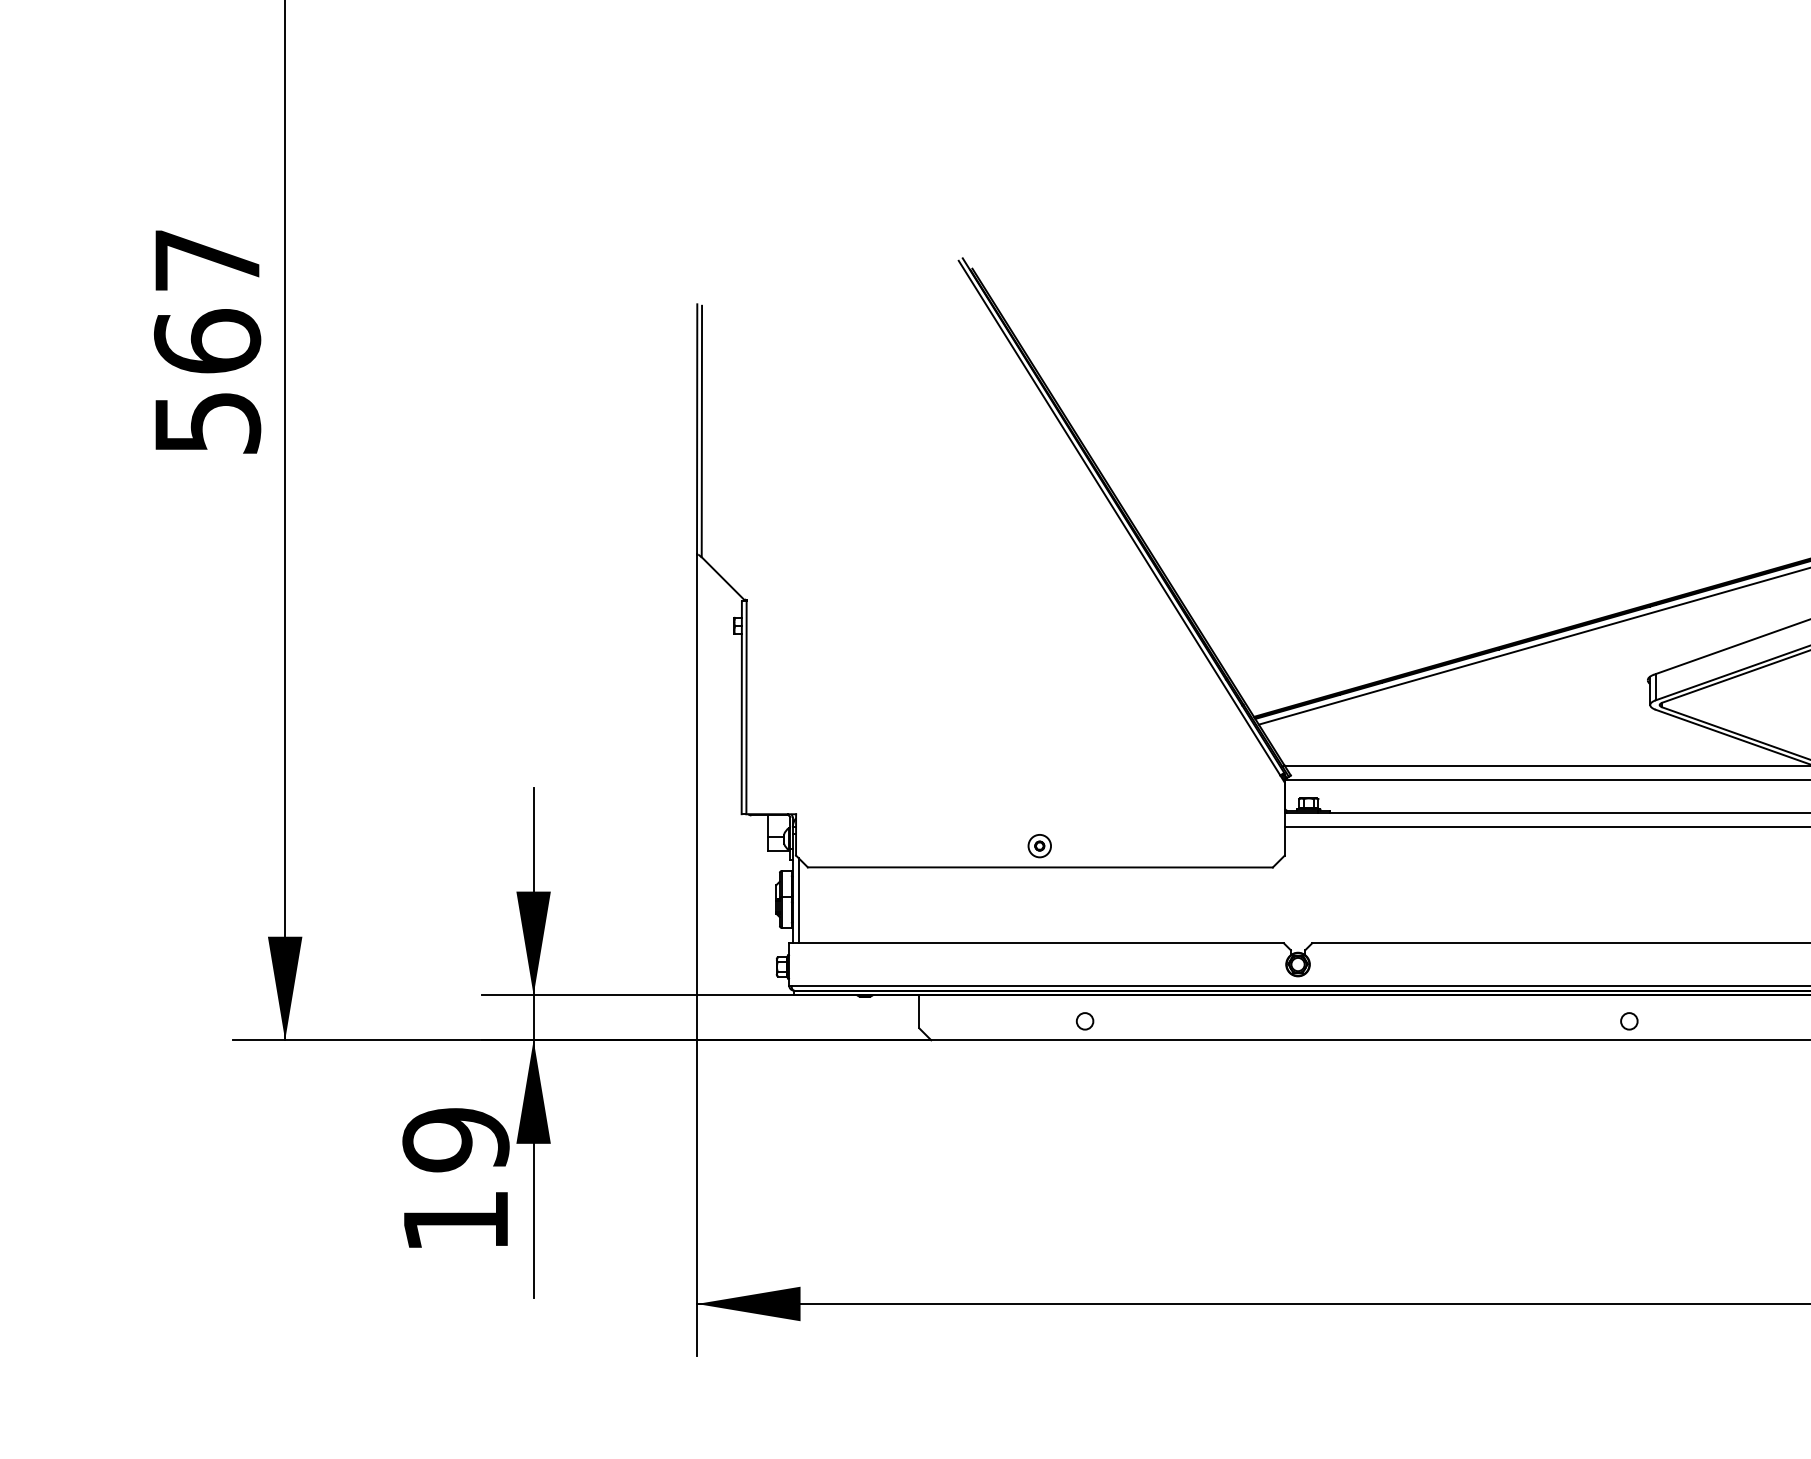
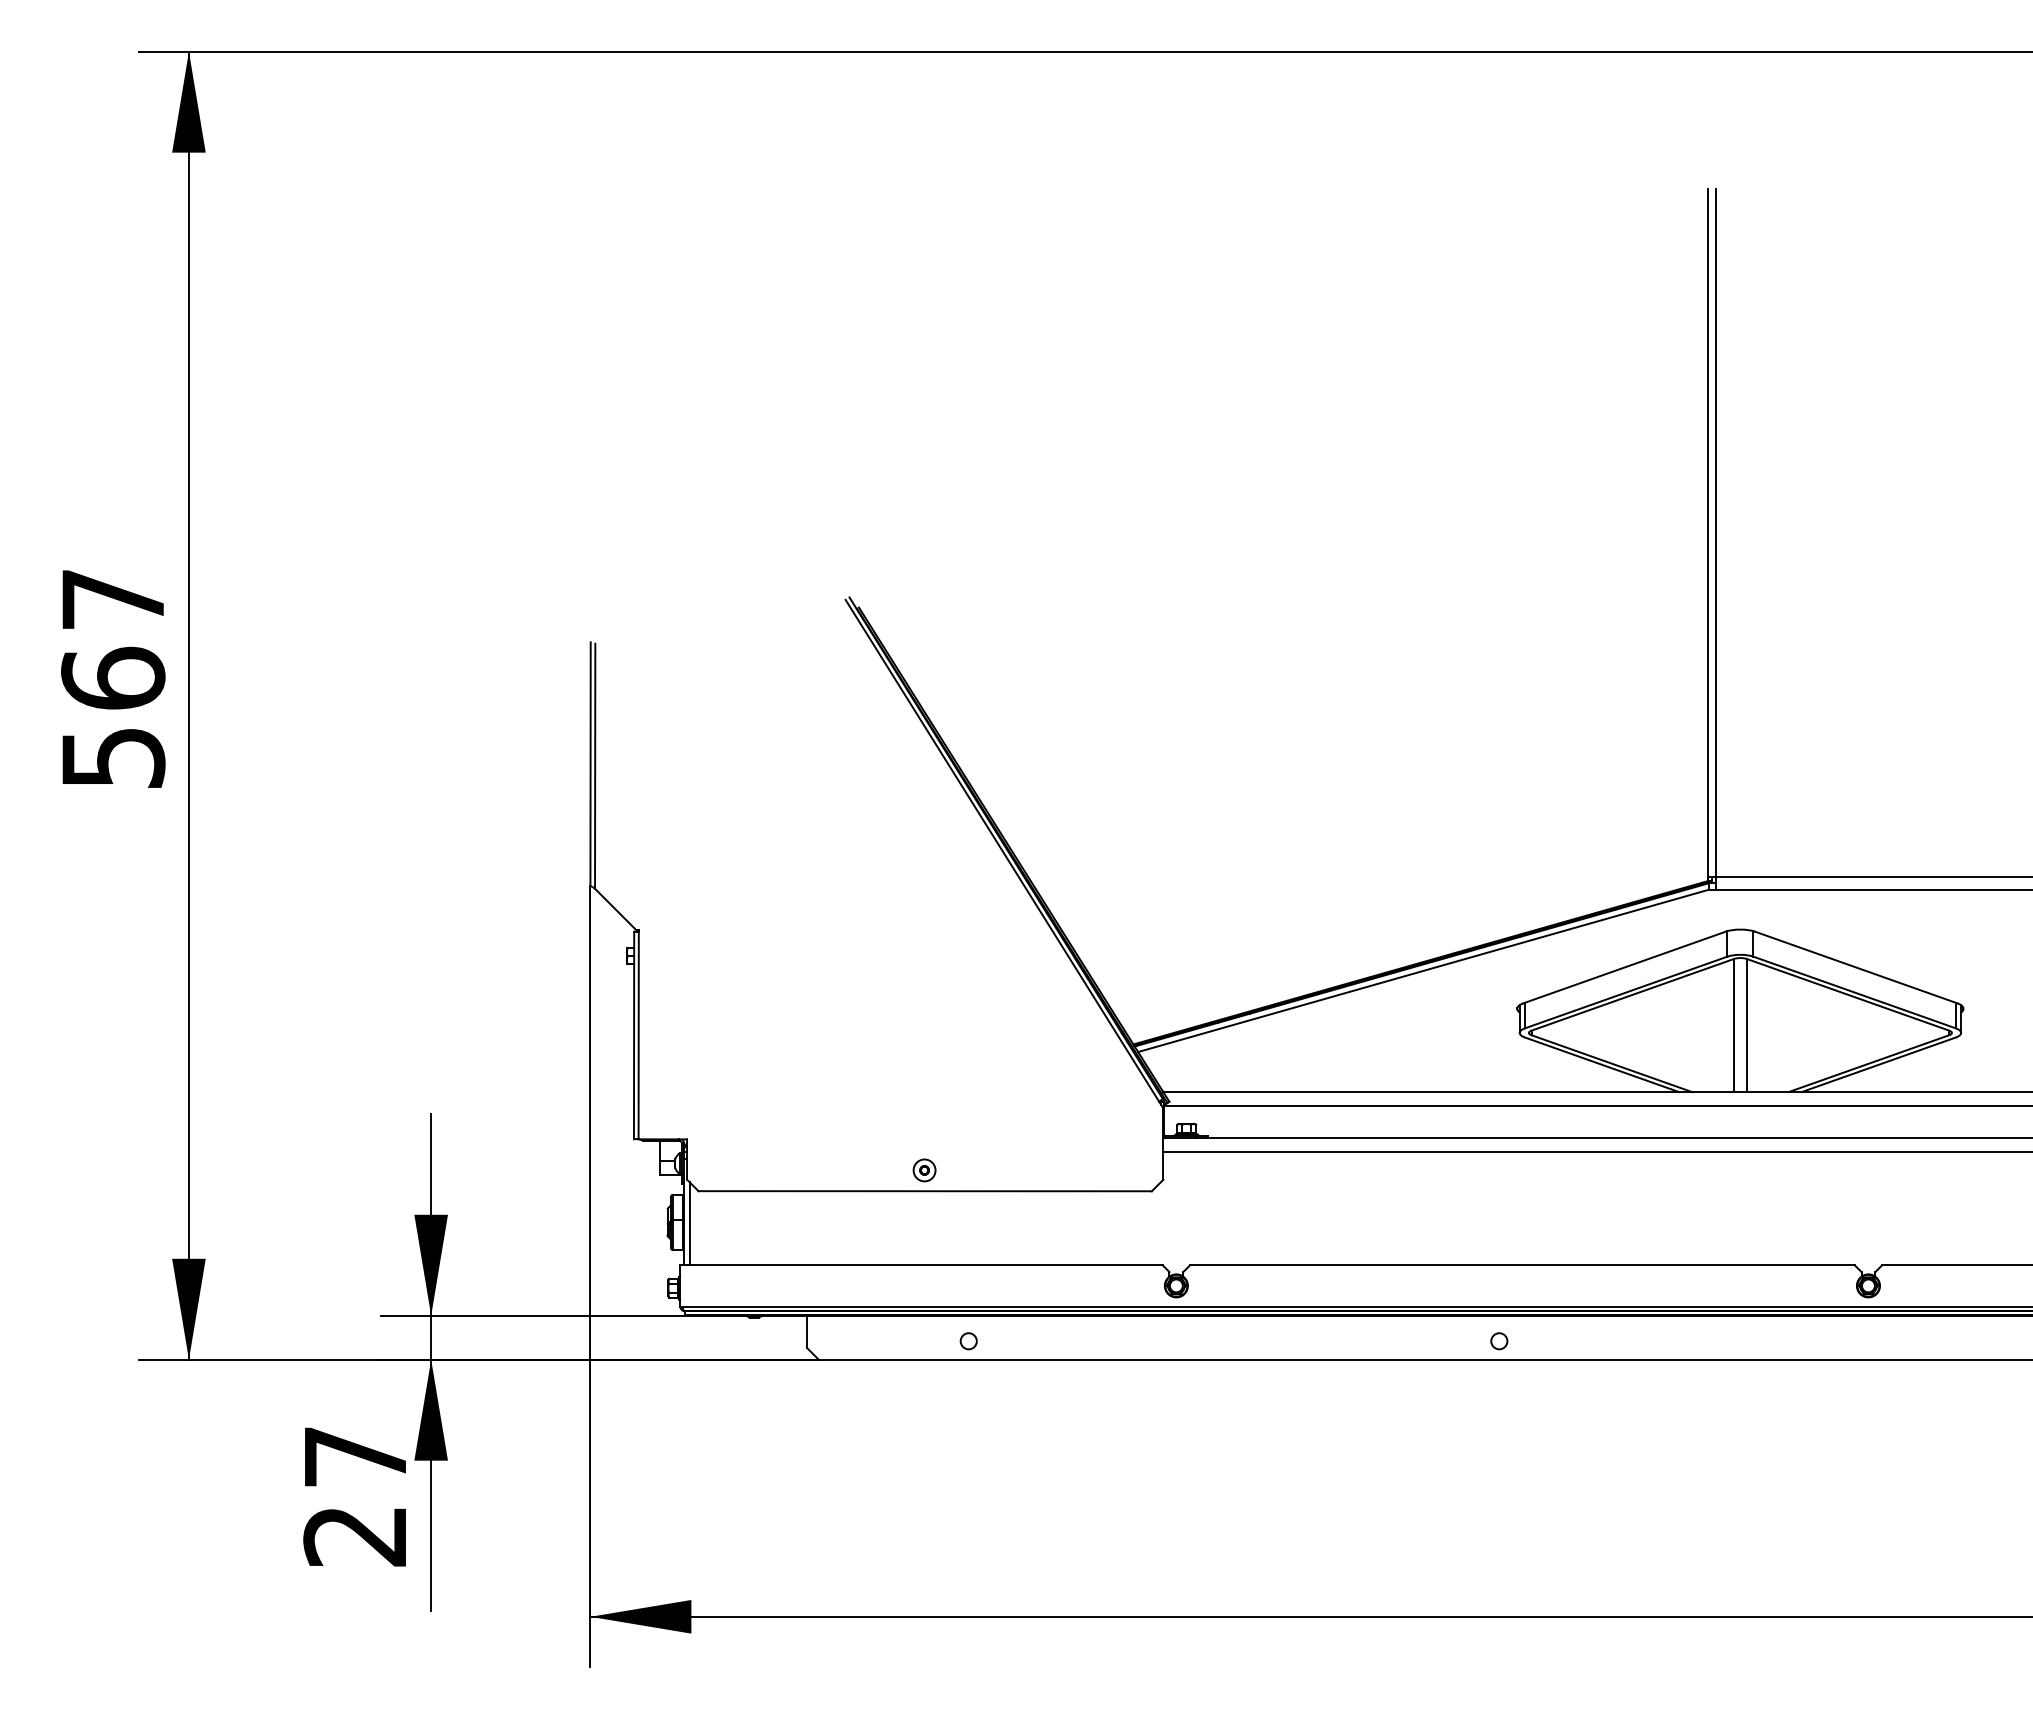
text: (456, 1180) -> (355, 1496), 19 -> 27

